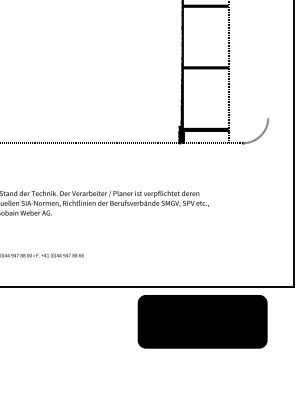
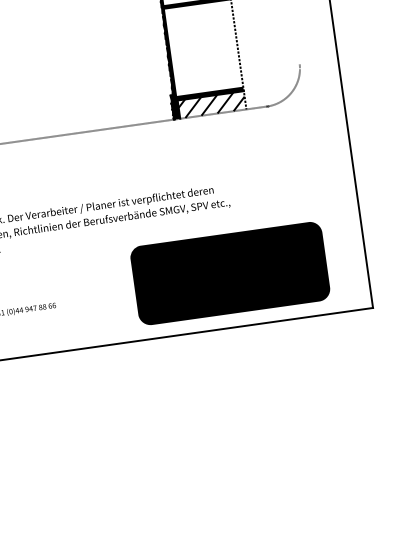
hatch: (205, 136) -> (210, 104), added
part: (202, 321) -> (230, 273), moved

